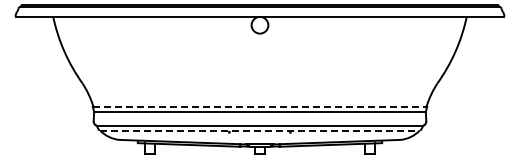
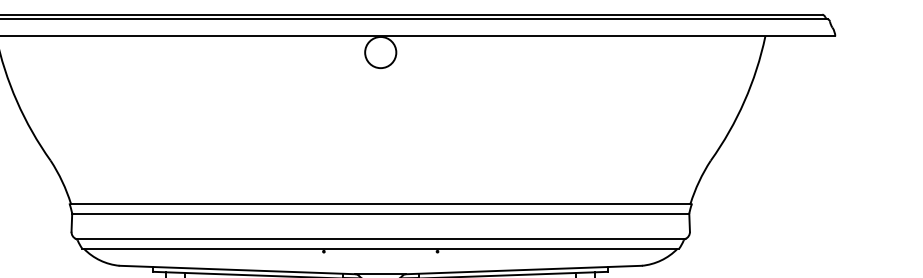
line: (260, 106) -> (381, 203), dashed -> solid
line: (260, 130) -> (381, 248), dashed -> solid

